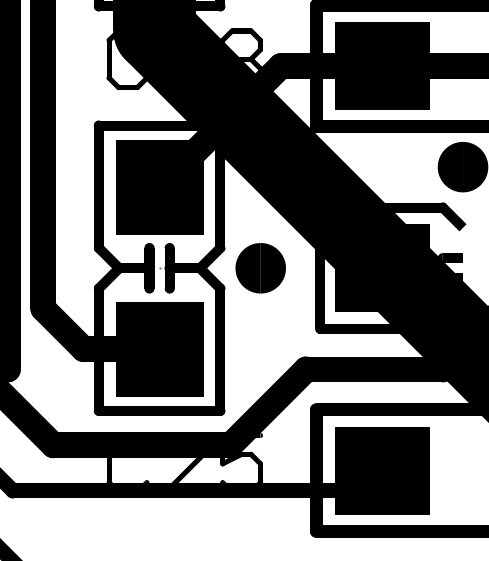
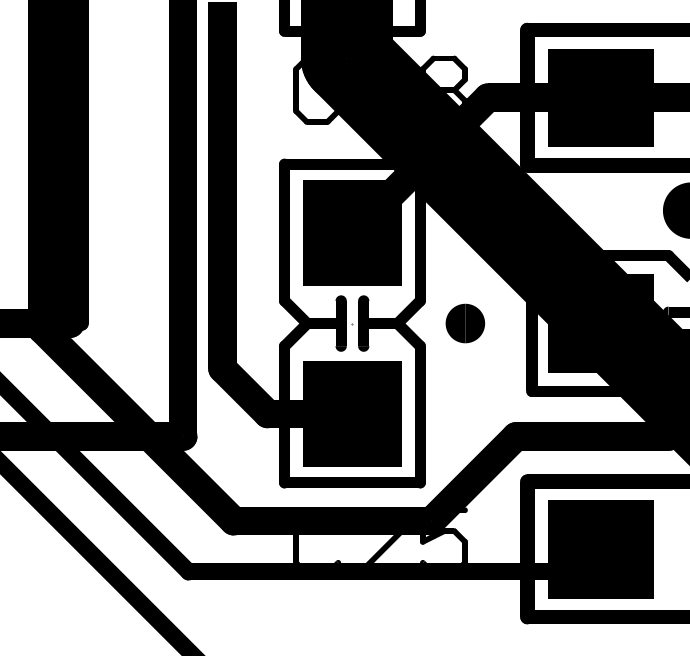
part: (260, 268) -> (465, 323), size x0.7

